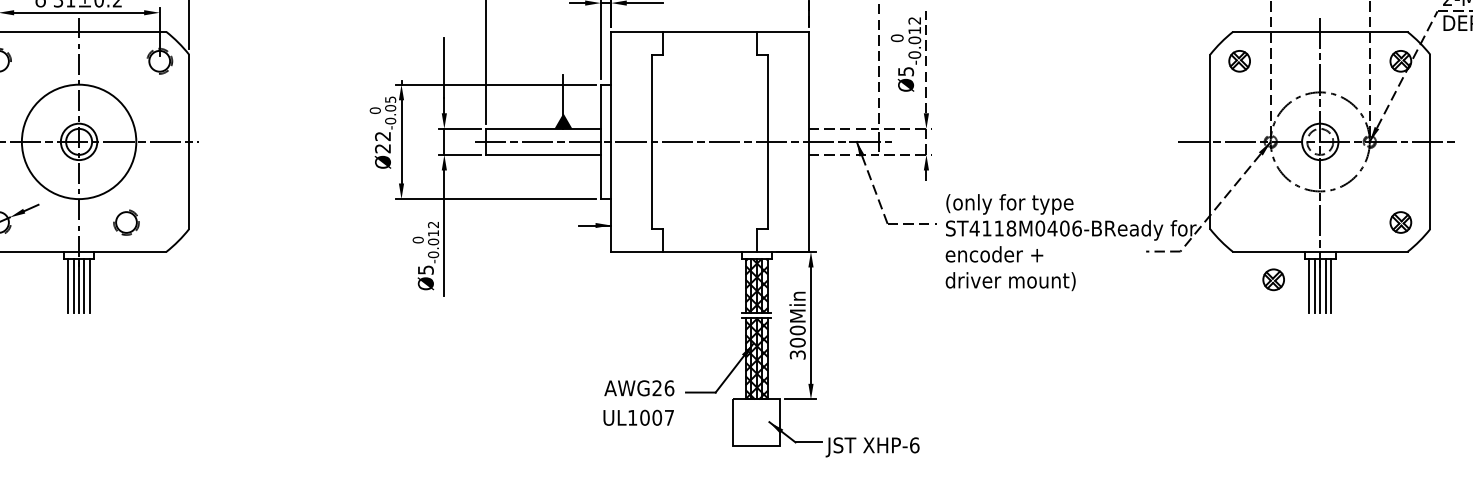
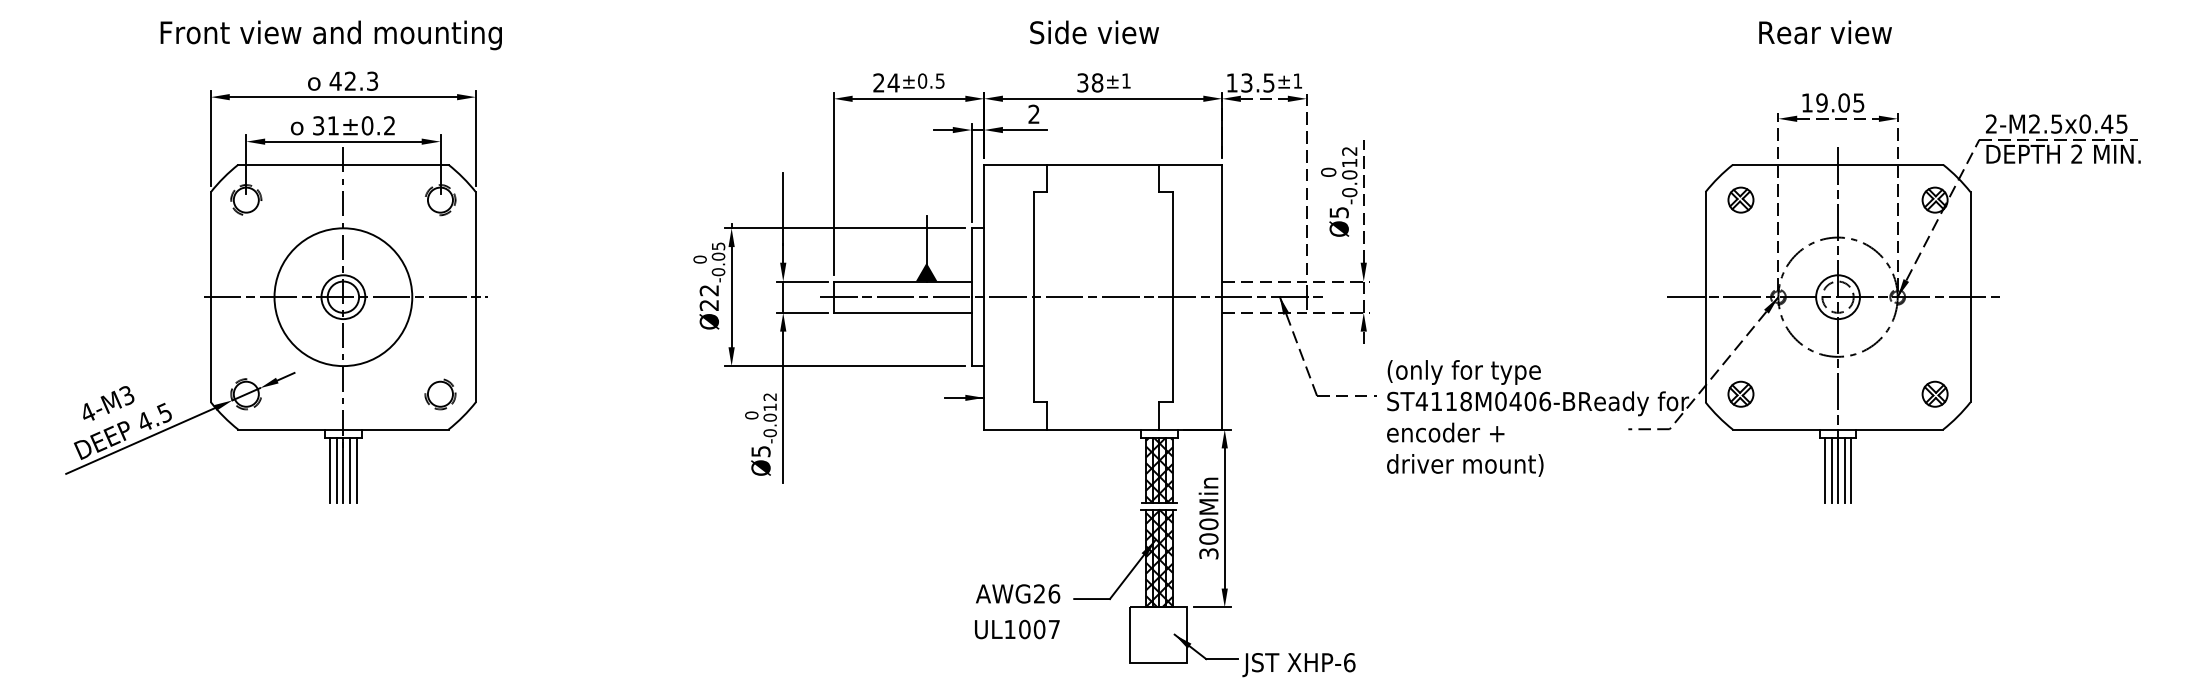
part: (126, 222) -> (440, 394), moved
part: (1273, 279) -> (1740, 393), moved

